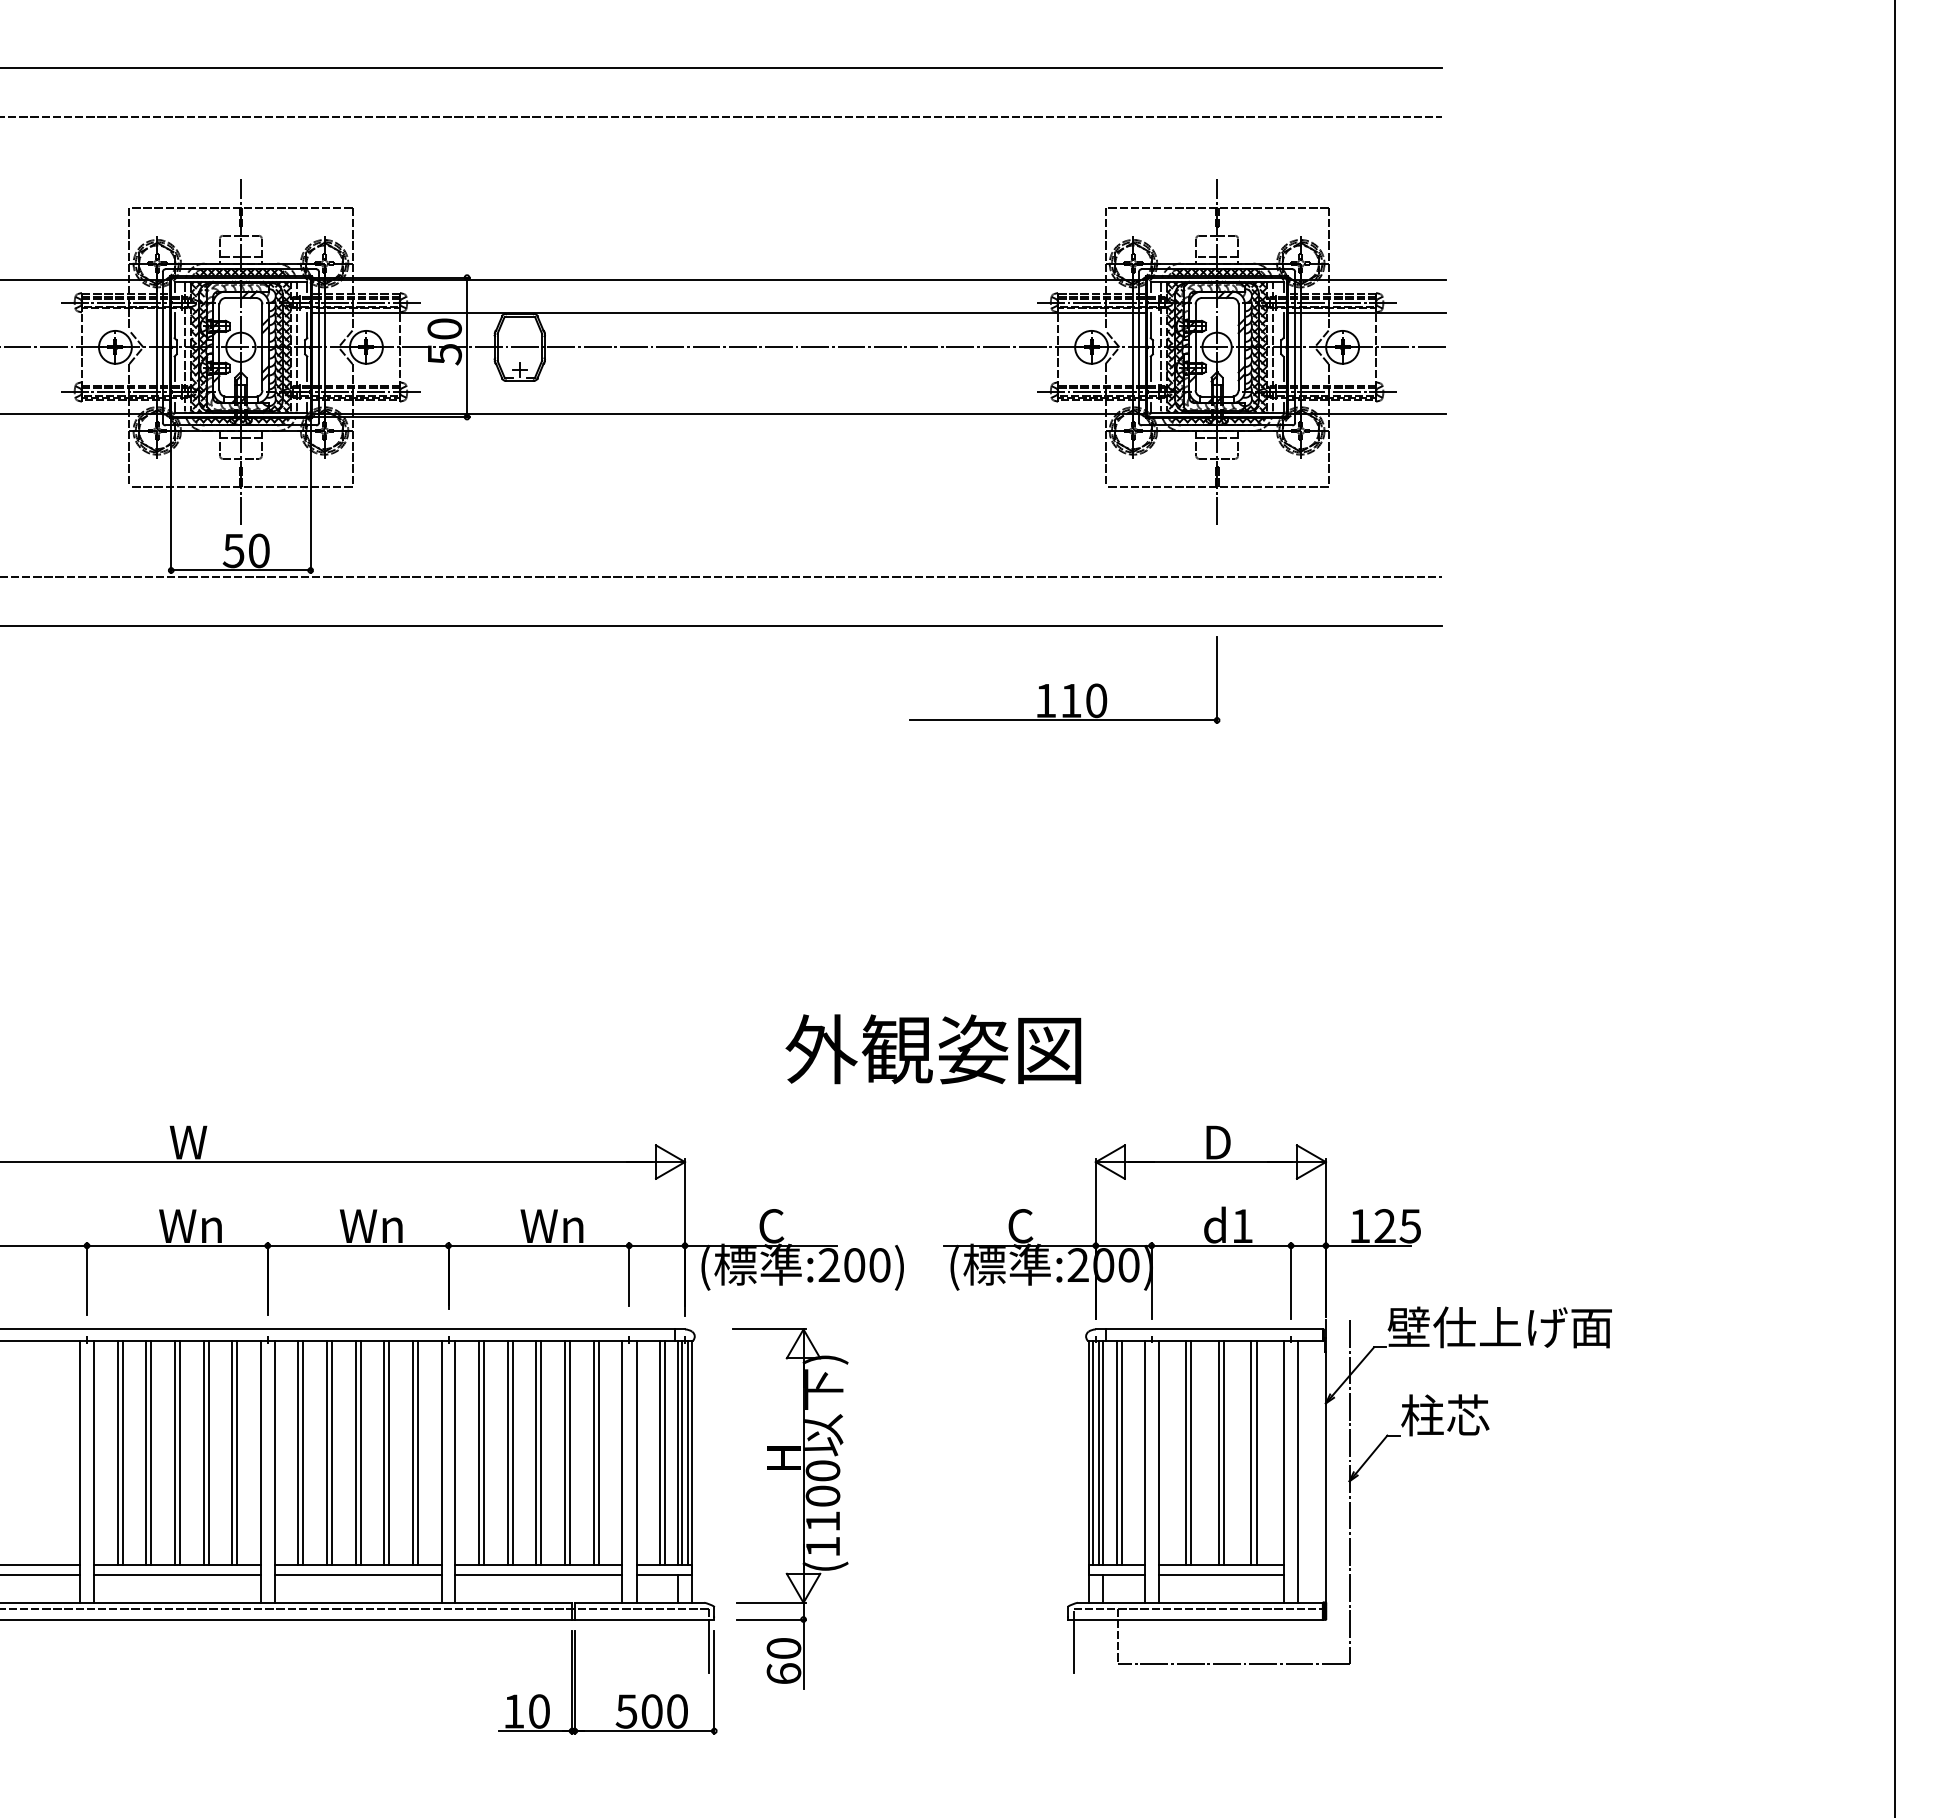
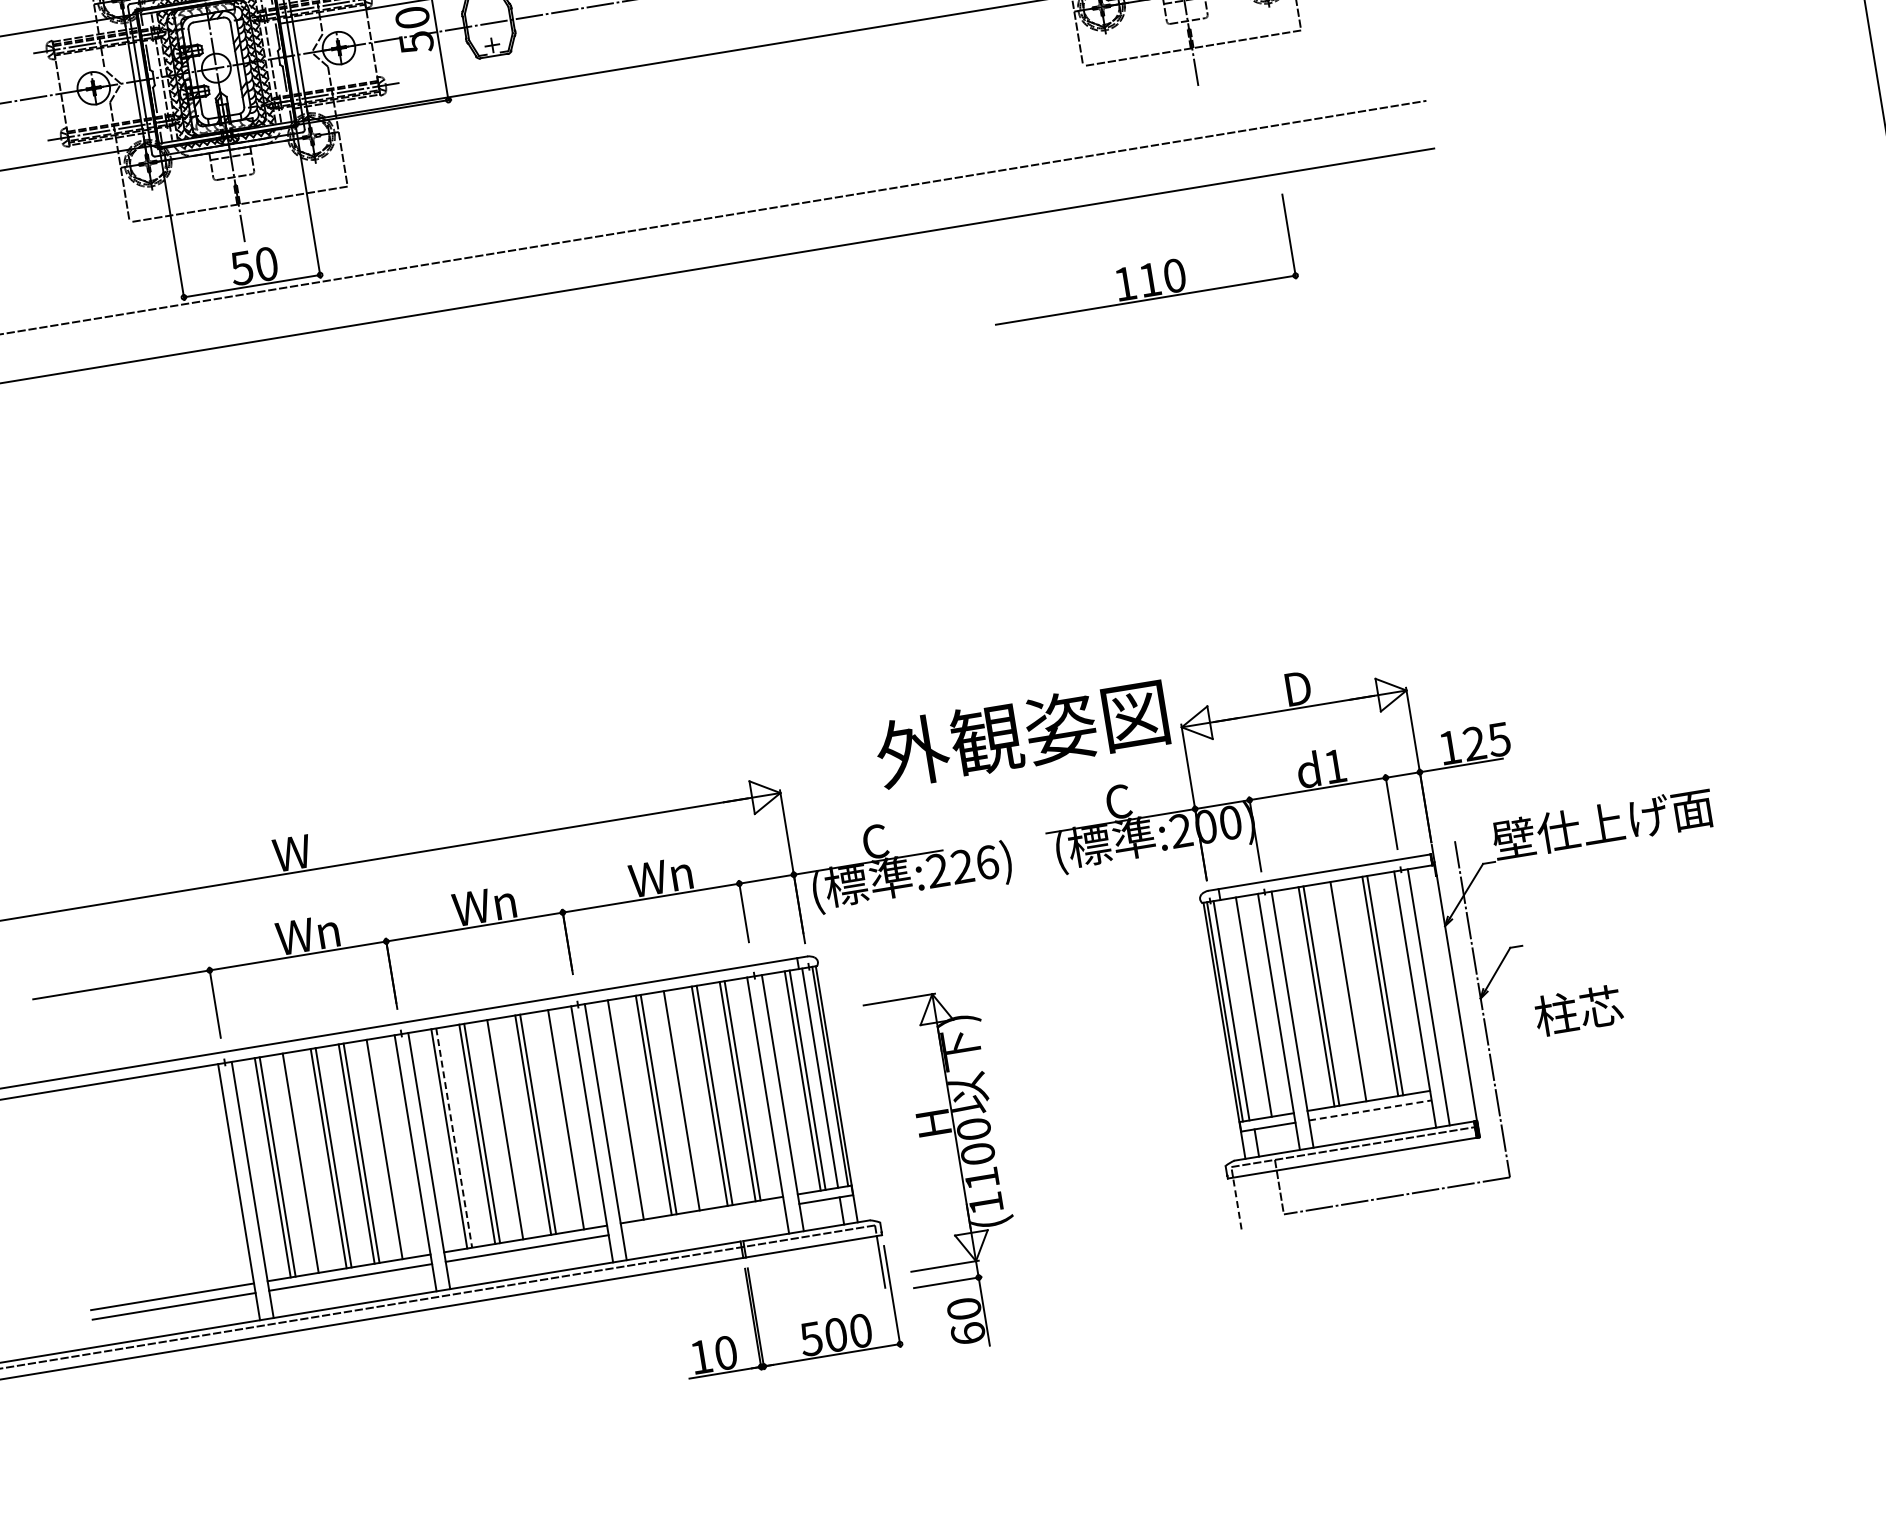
part: (1067, 685) -> (1143, 265), moved
text: (933, 1049) -> (1022, 733), moved
text: (867, 1265) -> (975, 864), :200) -> :226)
text: (1445, 1415) -> (1578, 1010), moved
line: (151, 1452) -> (305, 1162), removed
line: (237, 1452) -> (389, 1148), removed
line: (360, 1452) -> (509, 1128), removed
line: (412, 1452) -> (560, 1120), removed
line: (484, 1452) -> (631, 1108), removed
line: (541, 1452) -> (686, 1099), removed
line: (681, 1452) -> (823, 1077), removed
line: (1102, 1452) -> (1234, 1009), removed
line: (1117, 1452) -> (1249, 1007), removed
line: (1223, 1452) -> (1352, 990), removed
line: (303, 1453) -> (454, 1138), solid -> dashed
part: (803, 1508) -> (960, 1169), moved
line: (538, 1574) -> (703, 1219), removed
line: (1221, 1574) -> (1370, 1110), solid -> dashed
line: (1073, 1645) -> (1237, 1203), solid -> dashed

